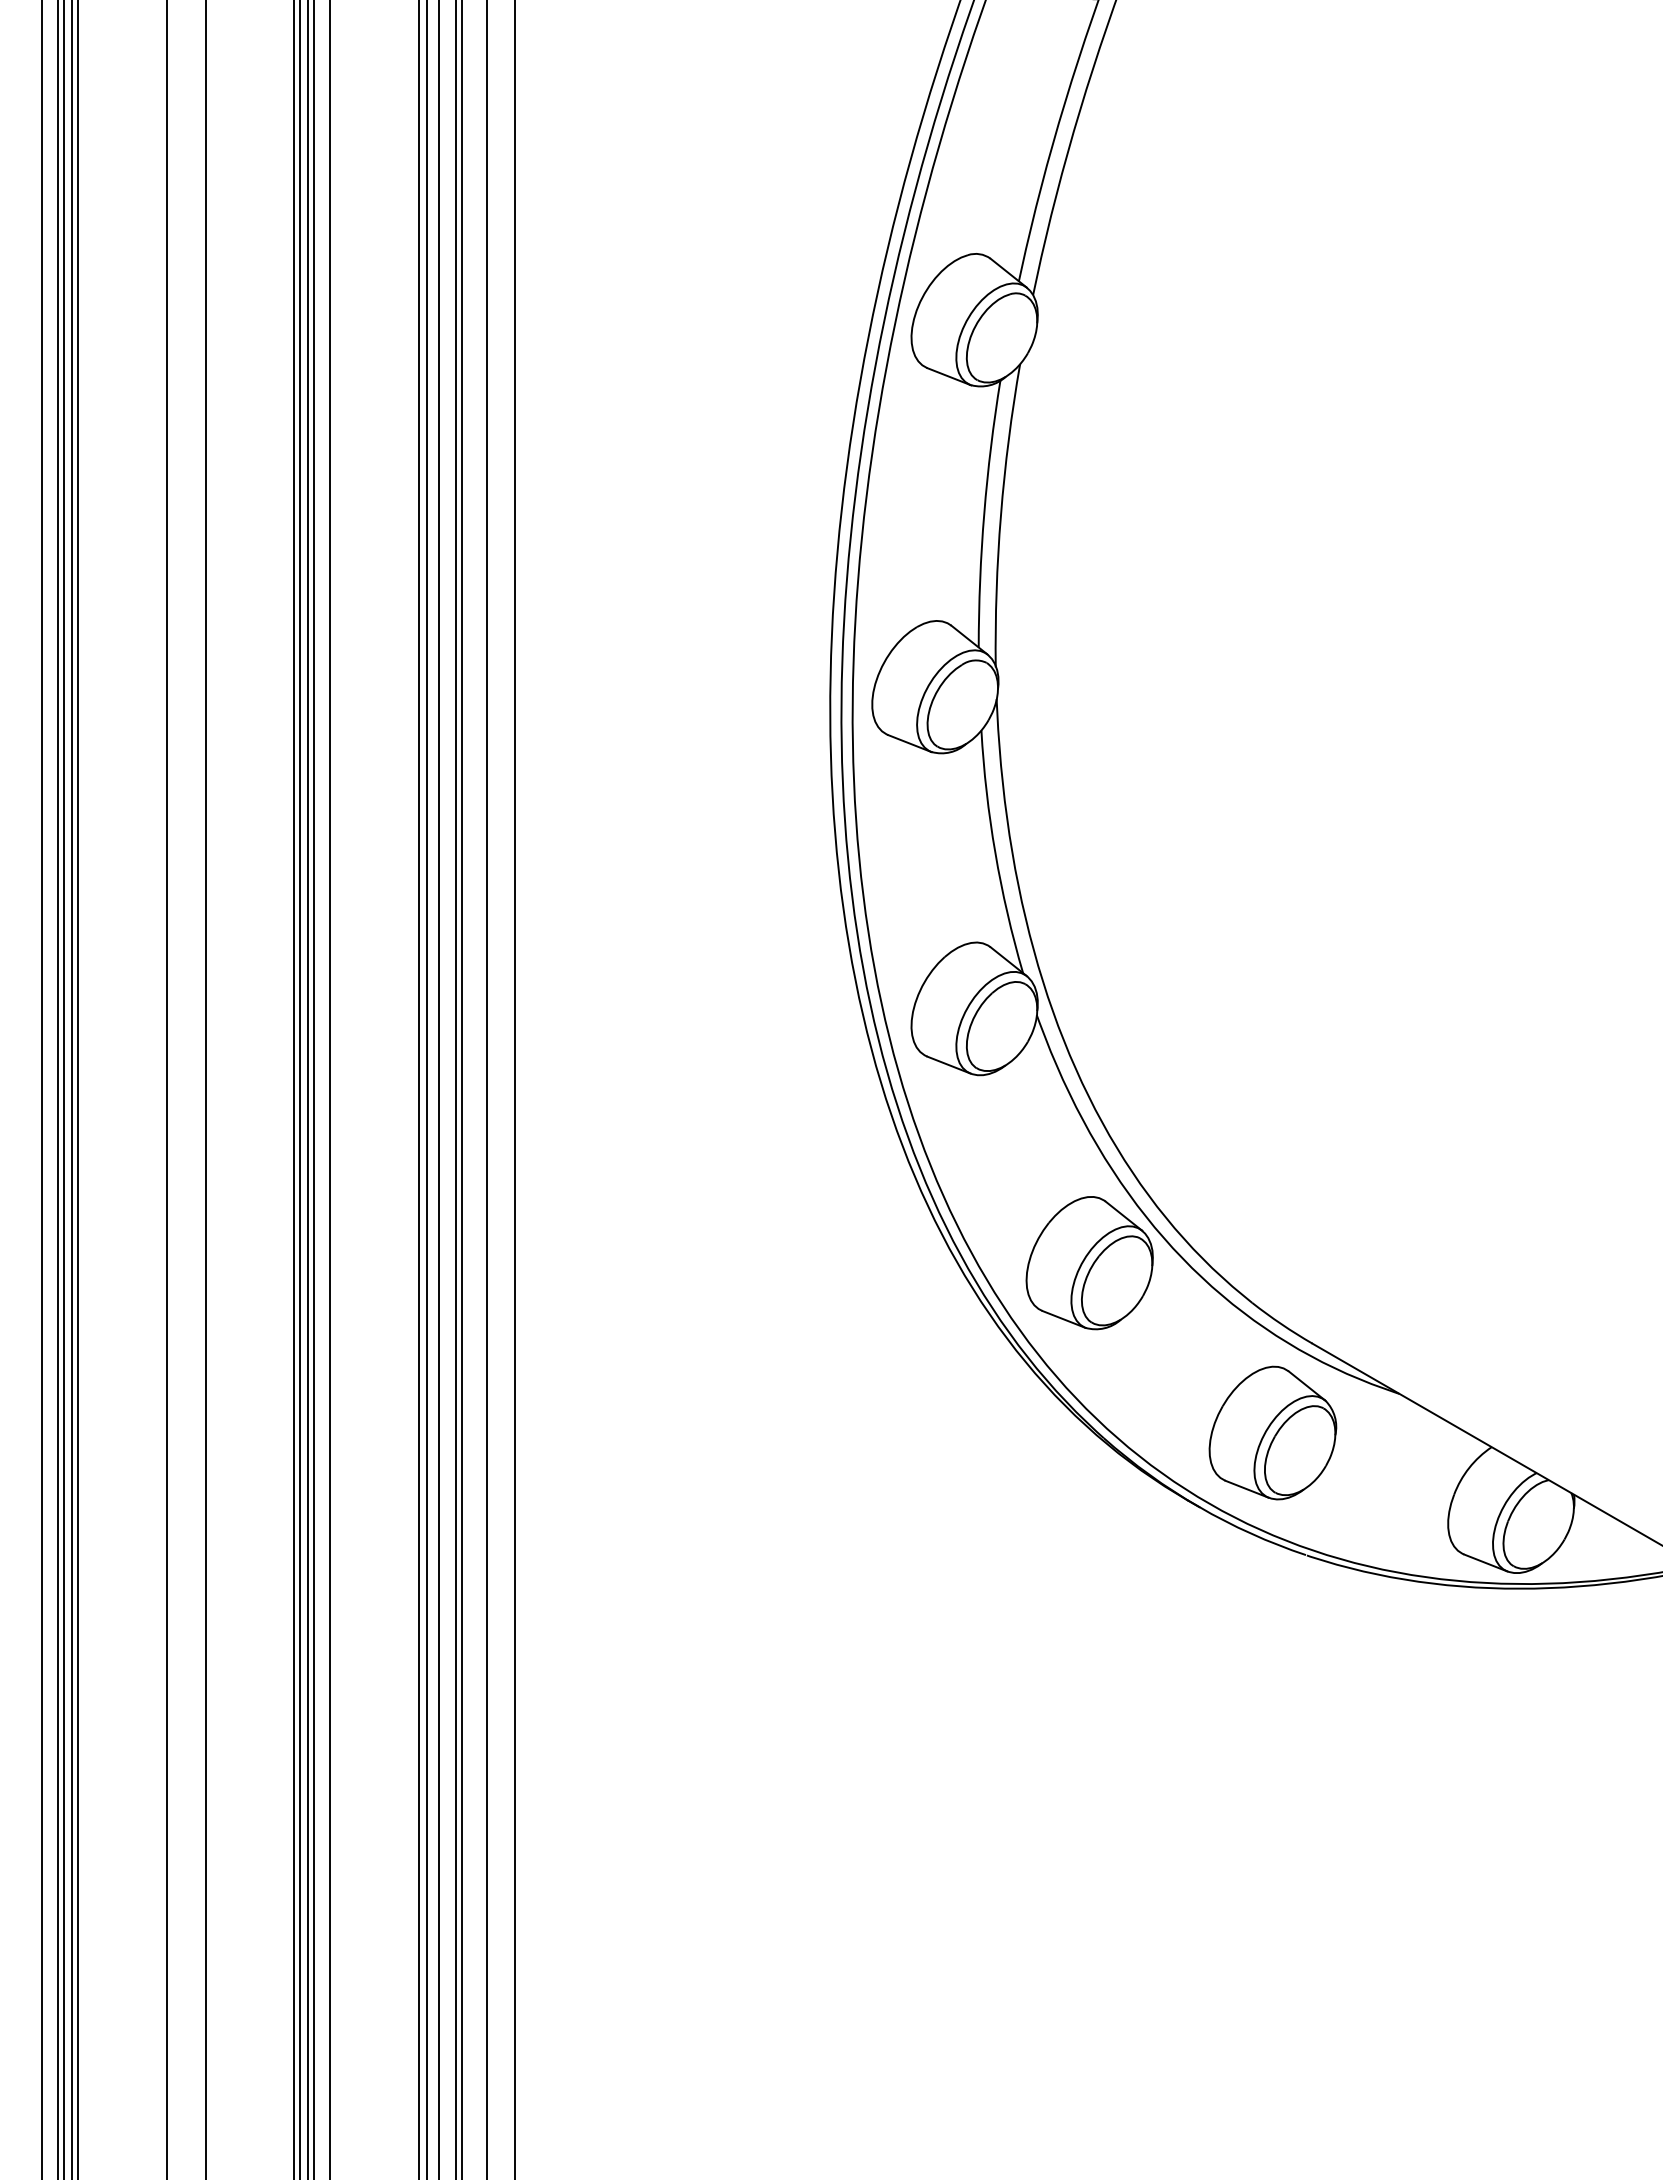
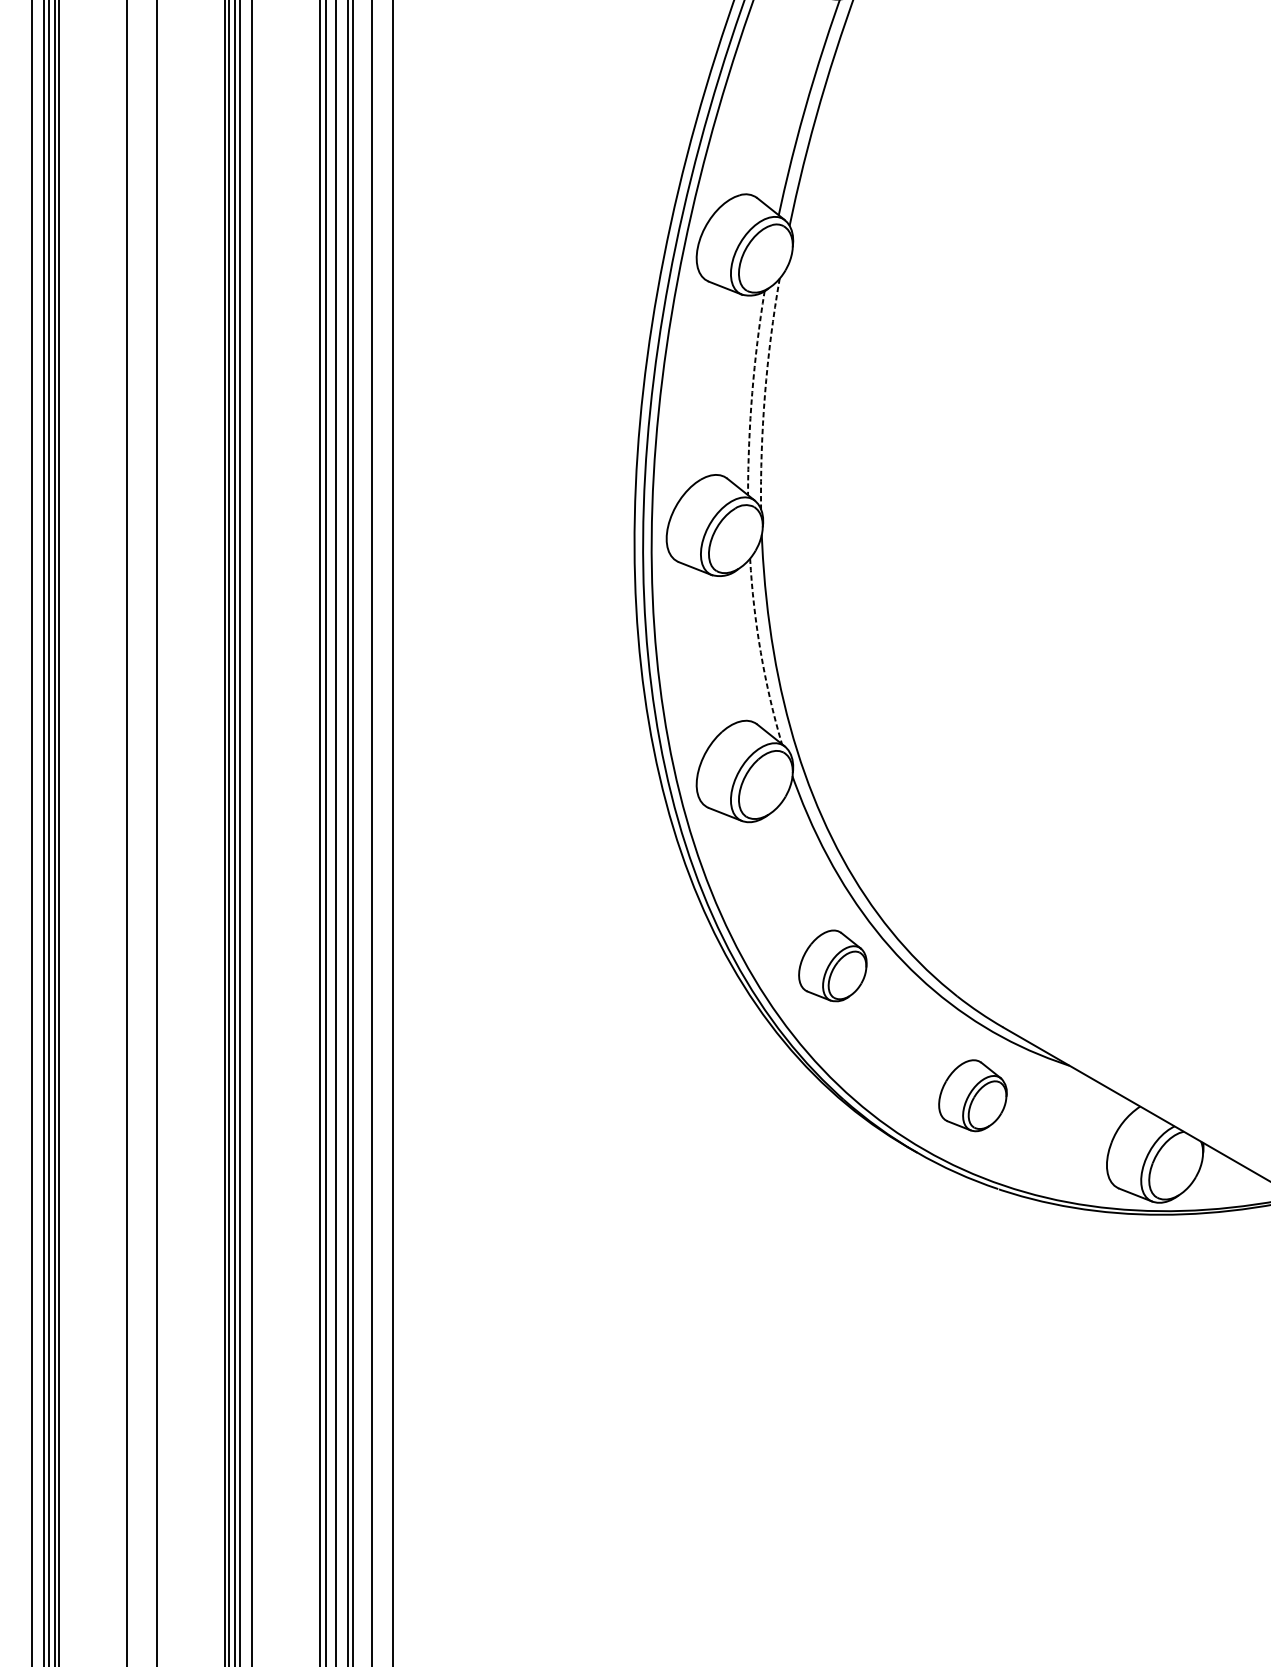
arc: (984, 513) -> (752, 392), solid -> dashed
arc: (1000, 515) -> (764, 394), solid -> dashed
arc: (995, 852) -> (760, 651), solid -> dashed
part: (1089, 1263) -> (832, 966), size x0.7
part: (1272, 1432) -> (972, 1095), size x0.7

